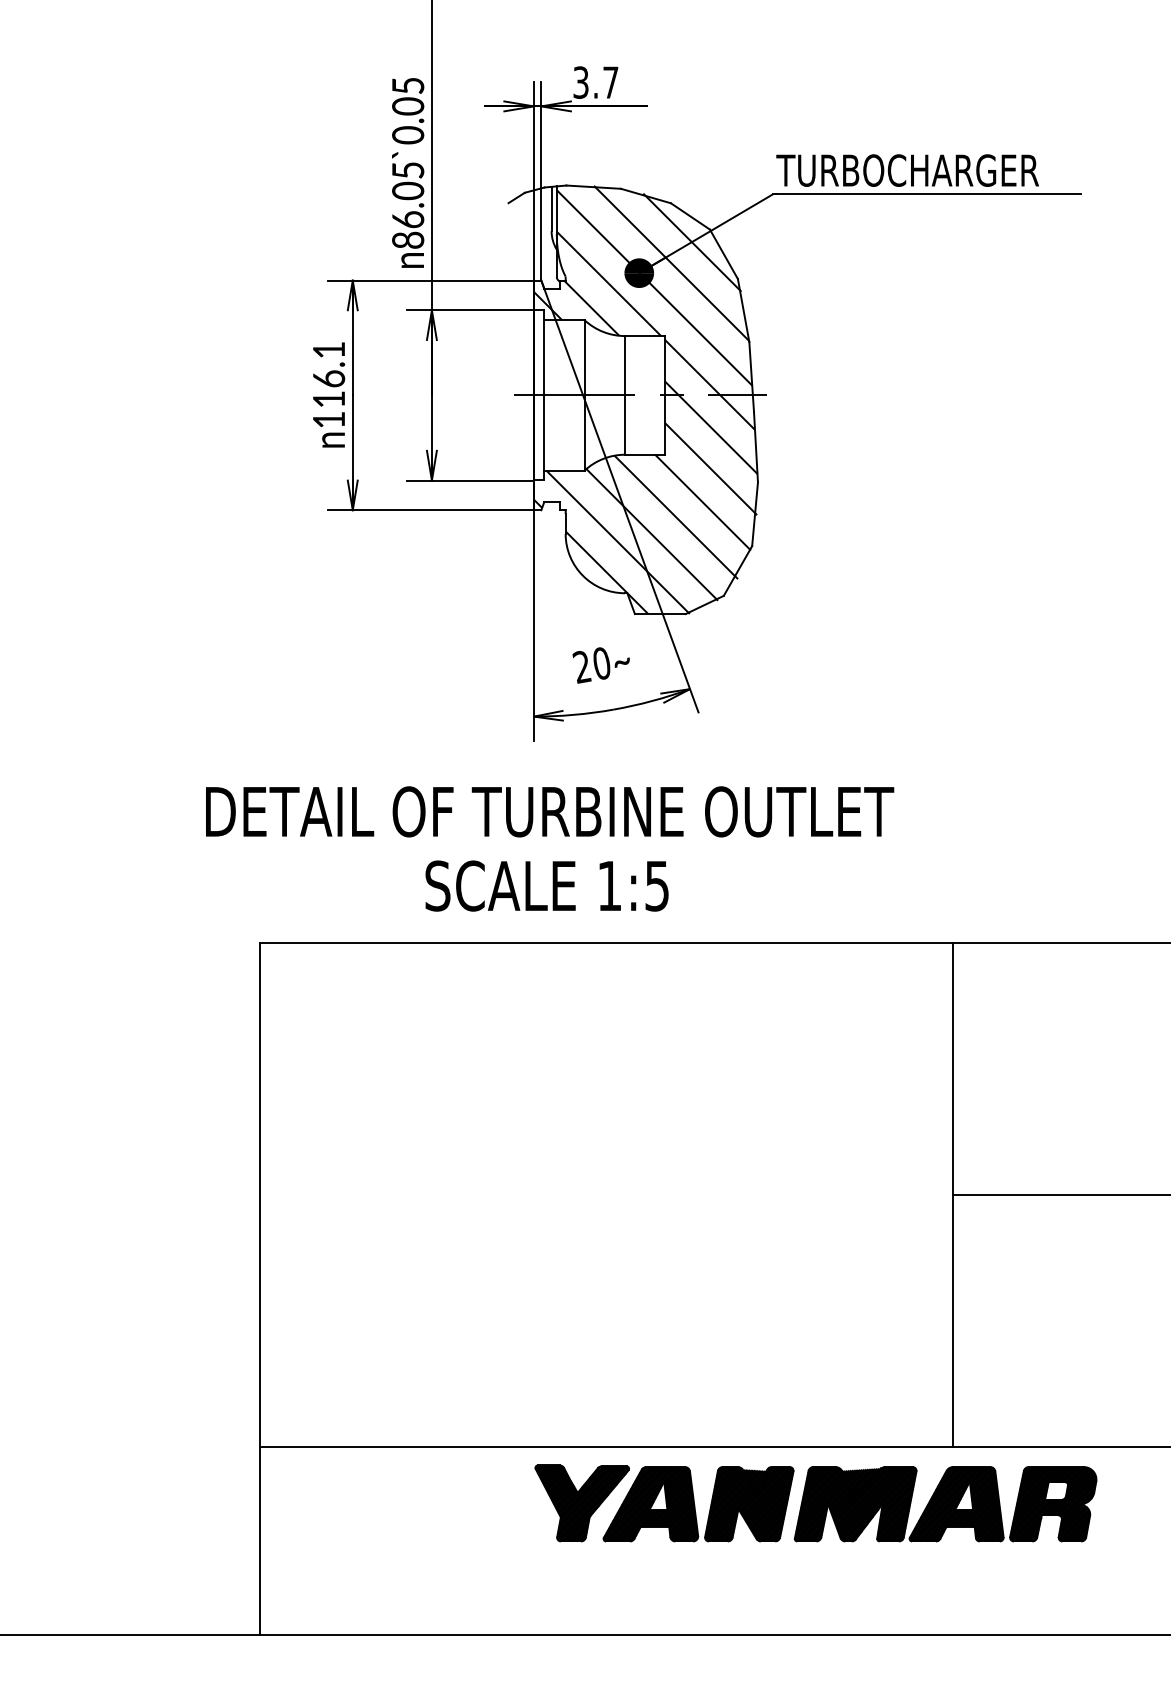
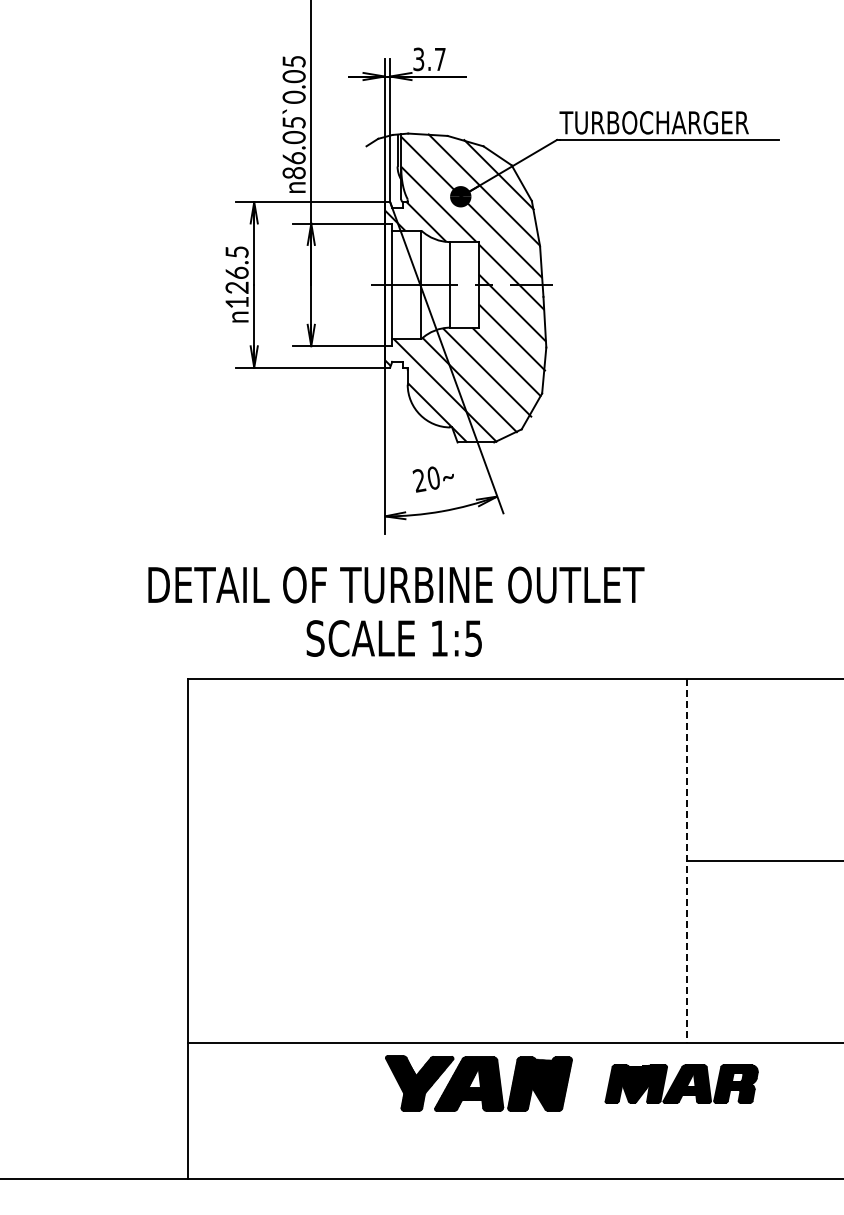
text: (328, 374) -> (236, 269), 116.1 -> 126.5
line: (952, 1195) -> (686, 861), solid -> dashed
part: (945, 1503) -> (681, 1083), size x0.7

